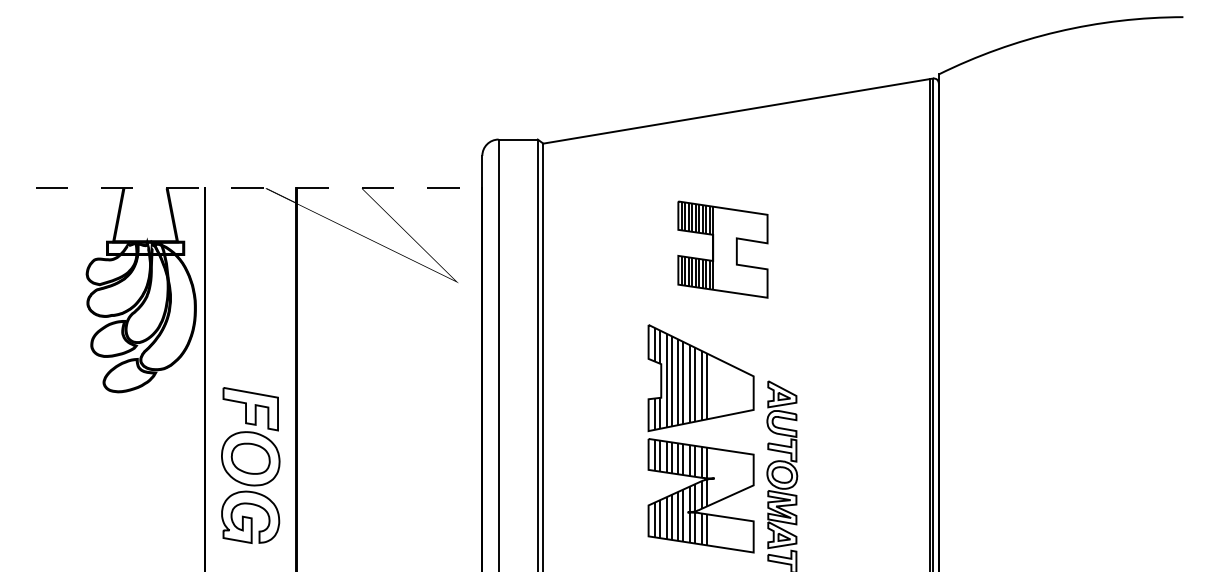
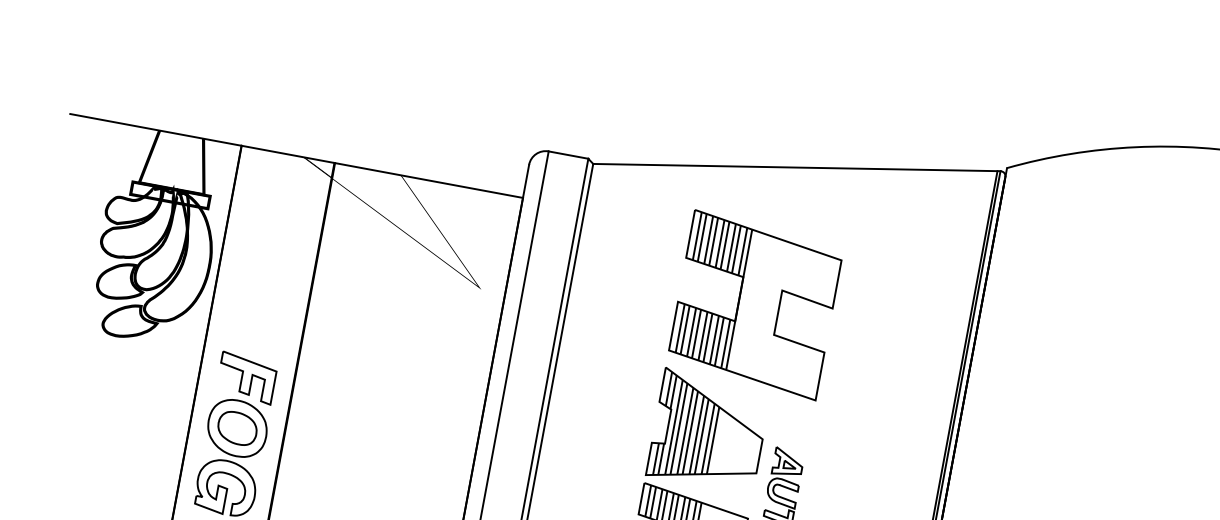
line: (259, 188) -> (297, 156), dashed -> solid
part: (722, 249) -> (754, 304), size x1.67

